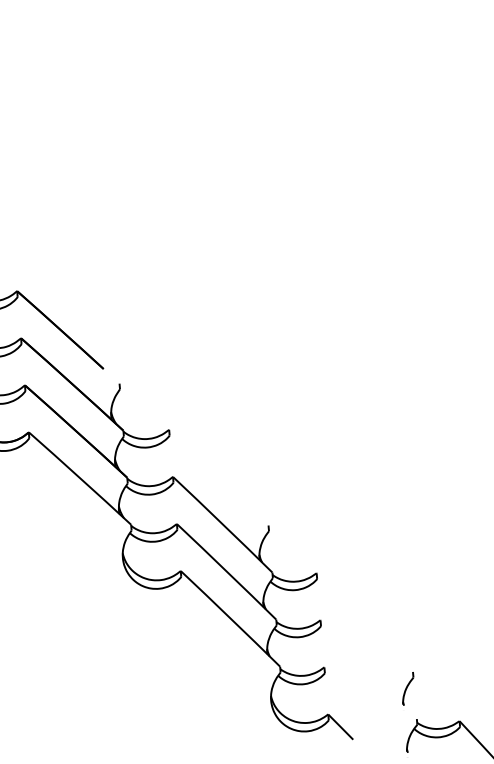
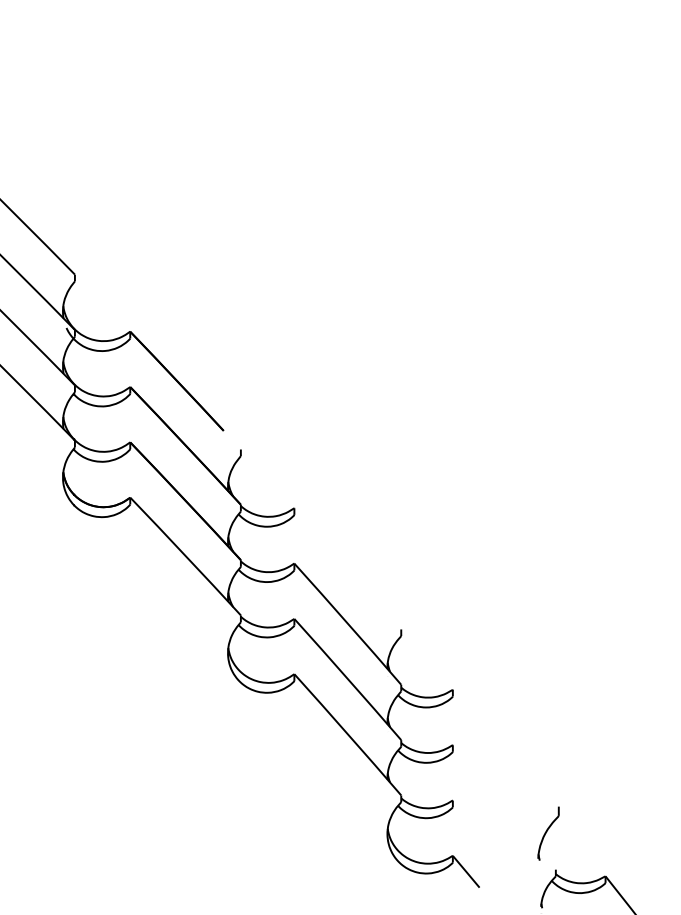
part: (408, 688) -> (548, 833), size x1.4

